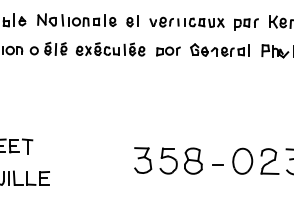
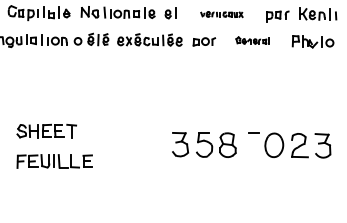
part: (186, 22) -> (221, 14), size x0.6
part: (219, 49) -> (252, 40), size x0.6
line: (217, 164) -> (253, 132), moved

